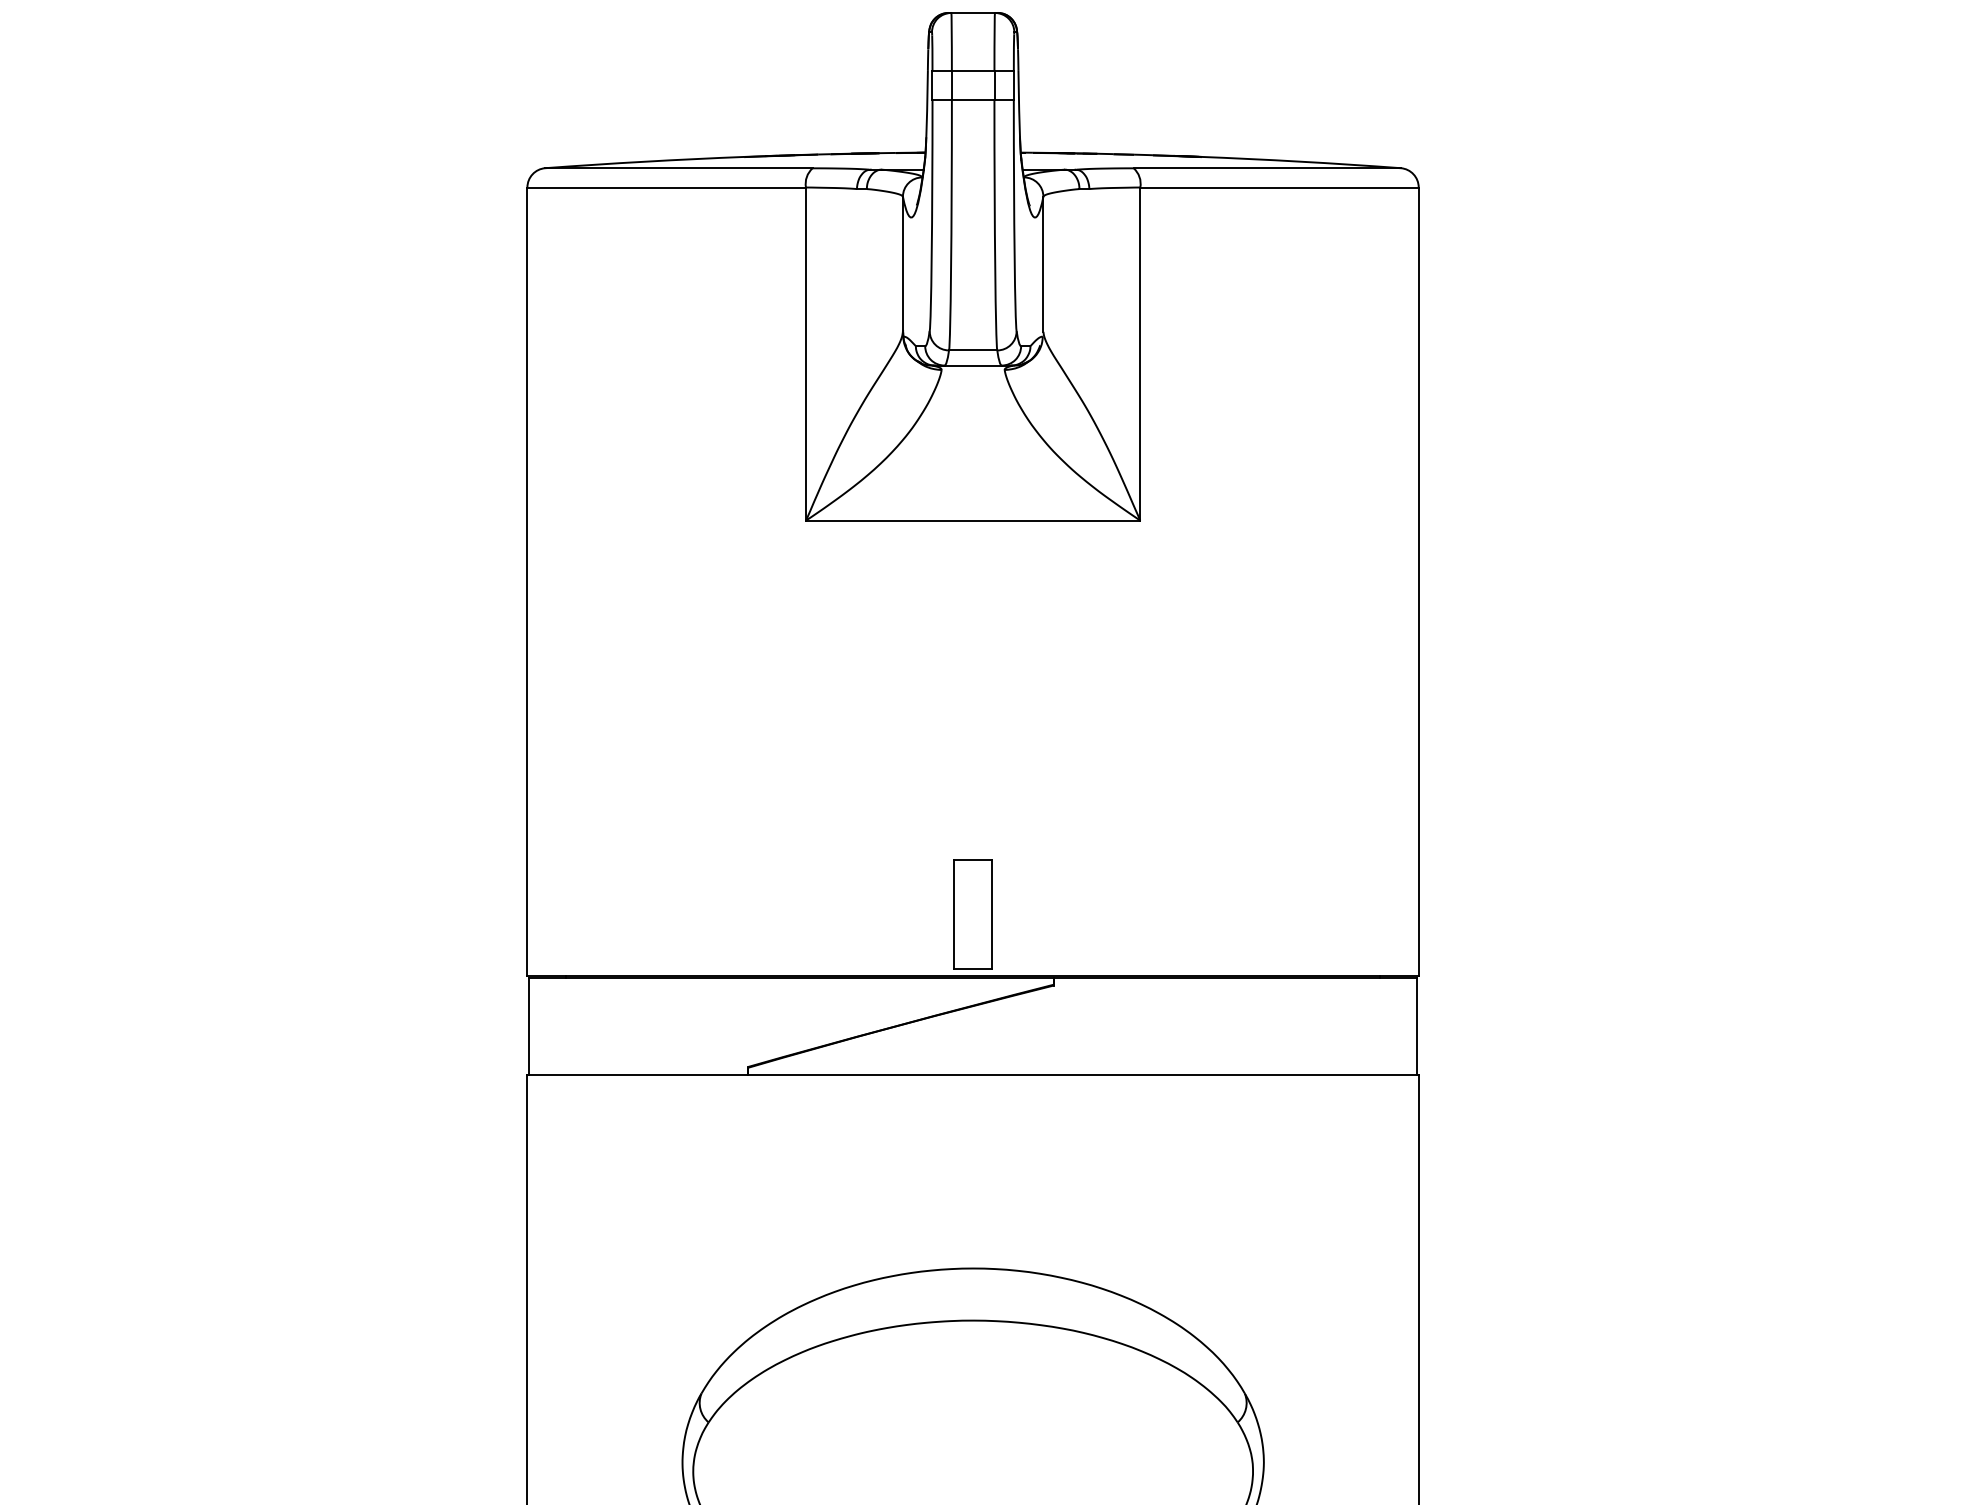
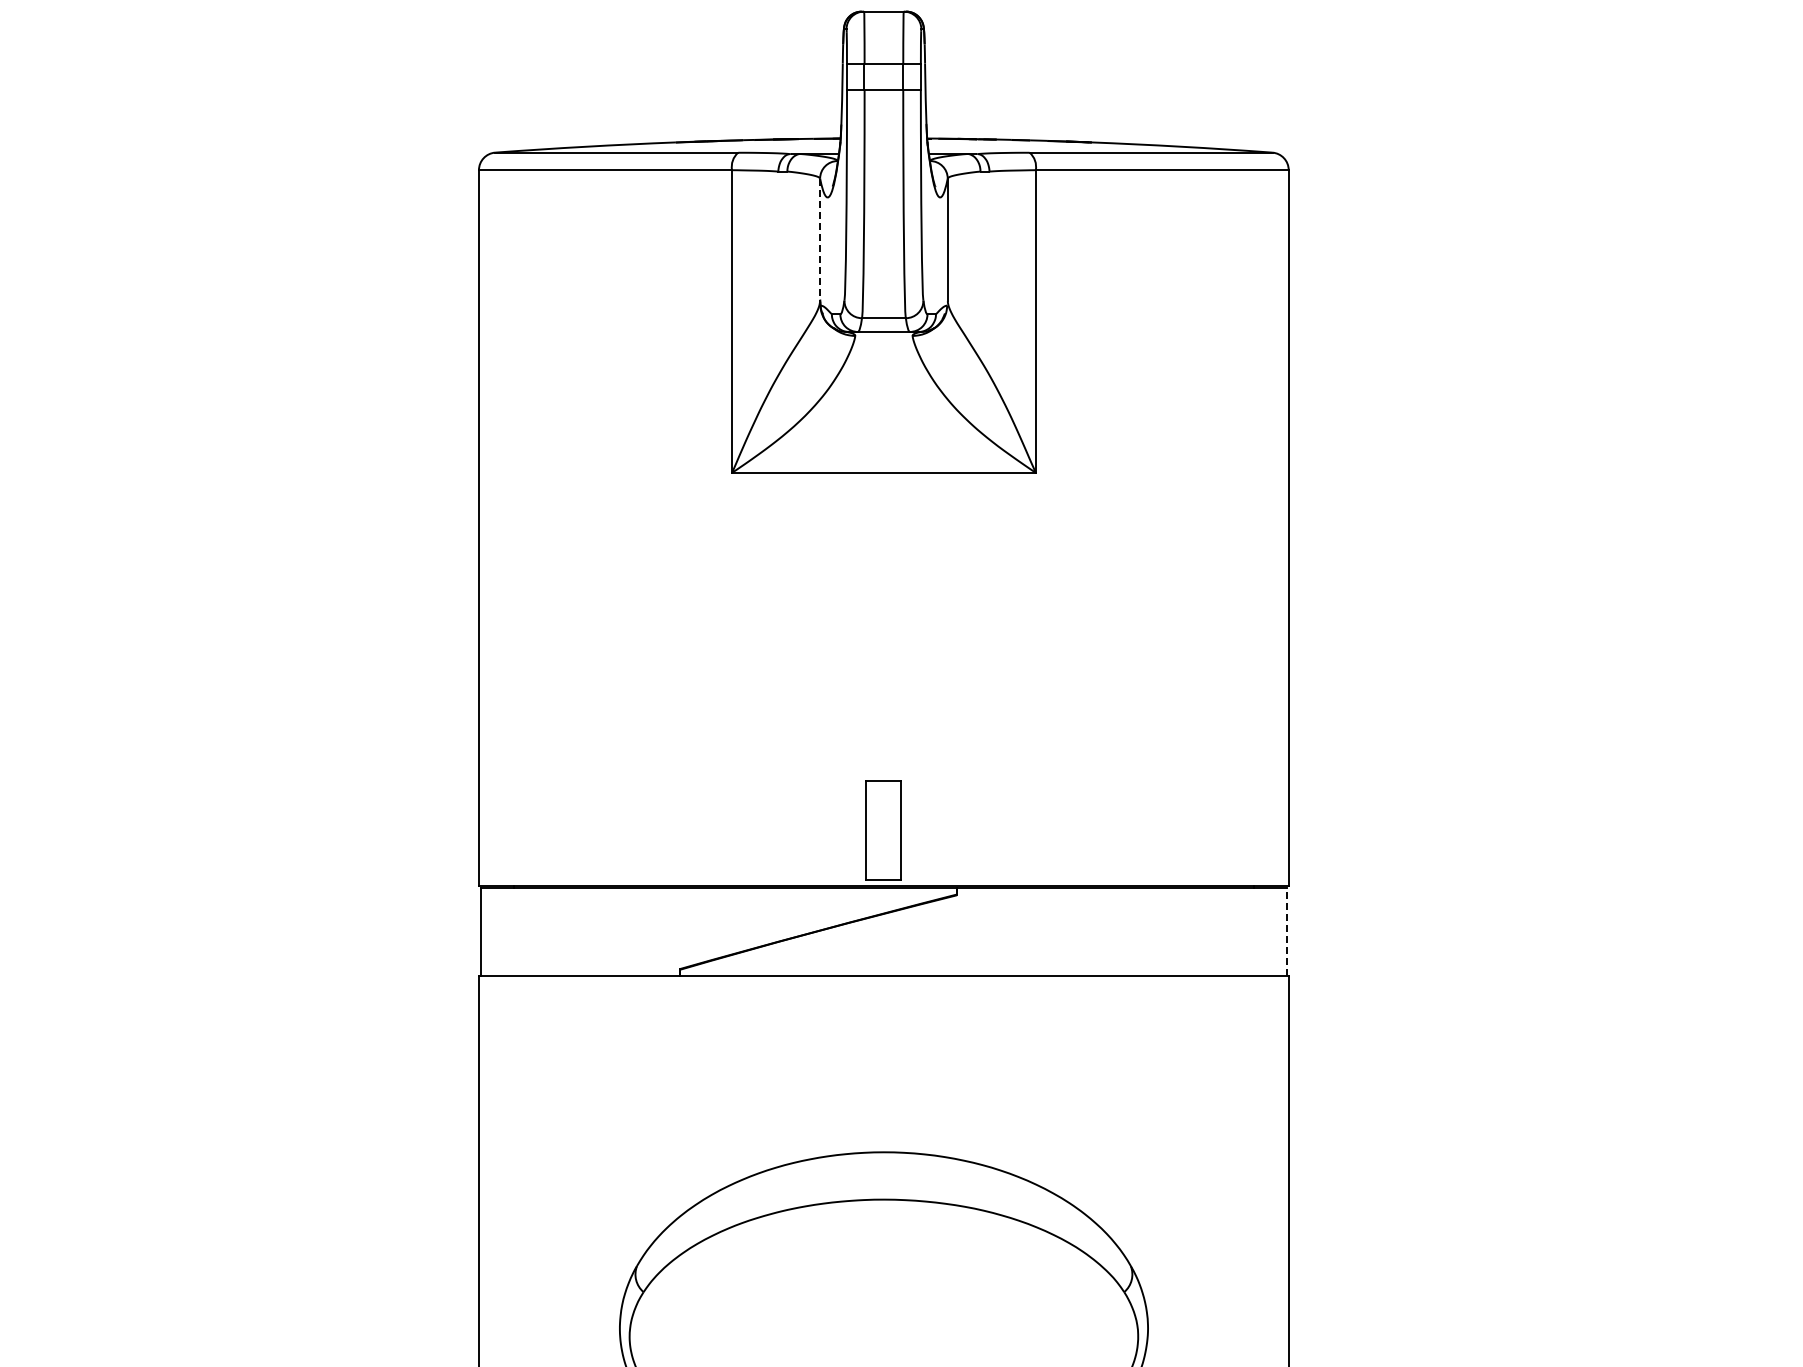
line: (903, 264) -> (820, 240), solid -> dashed
line: (1416, 1025) -> (1286, 931), solid -> dashed

